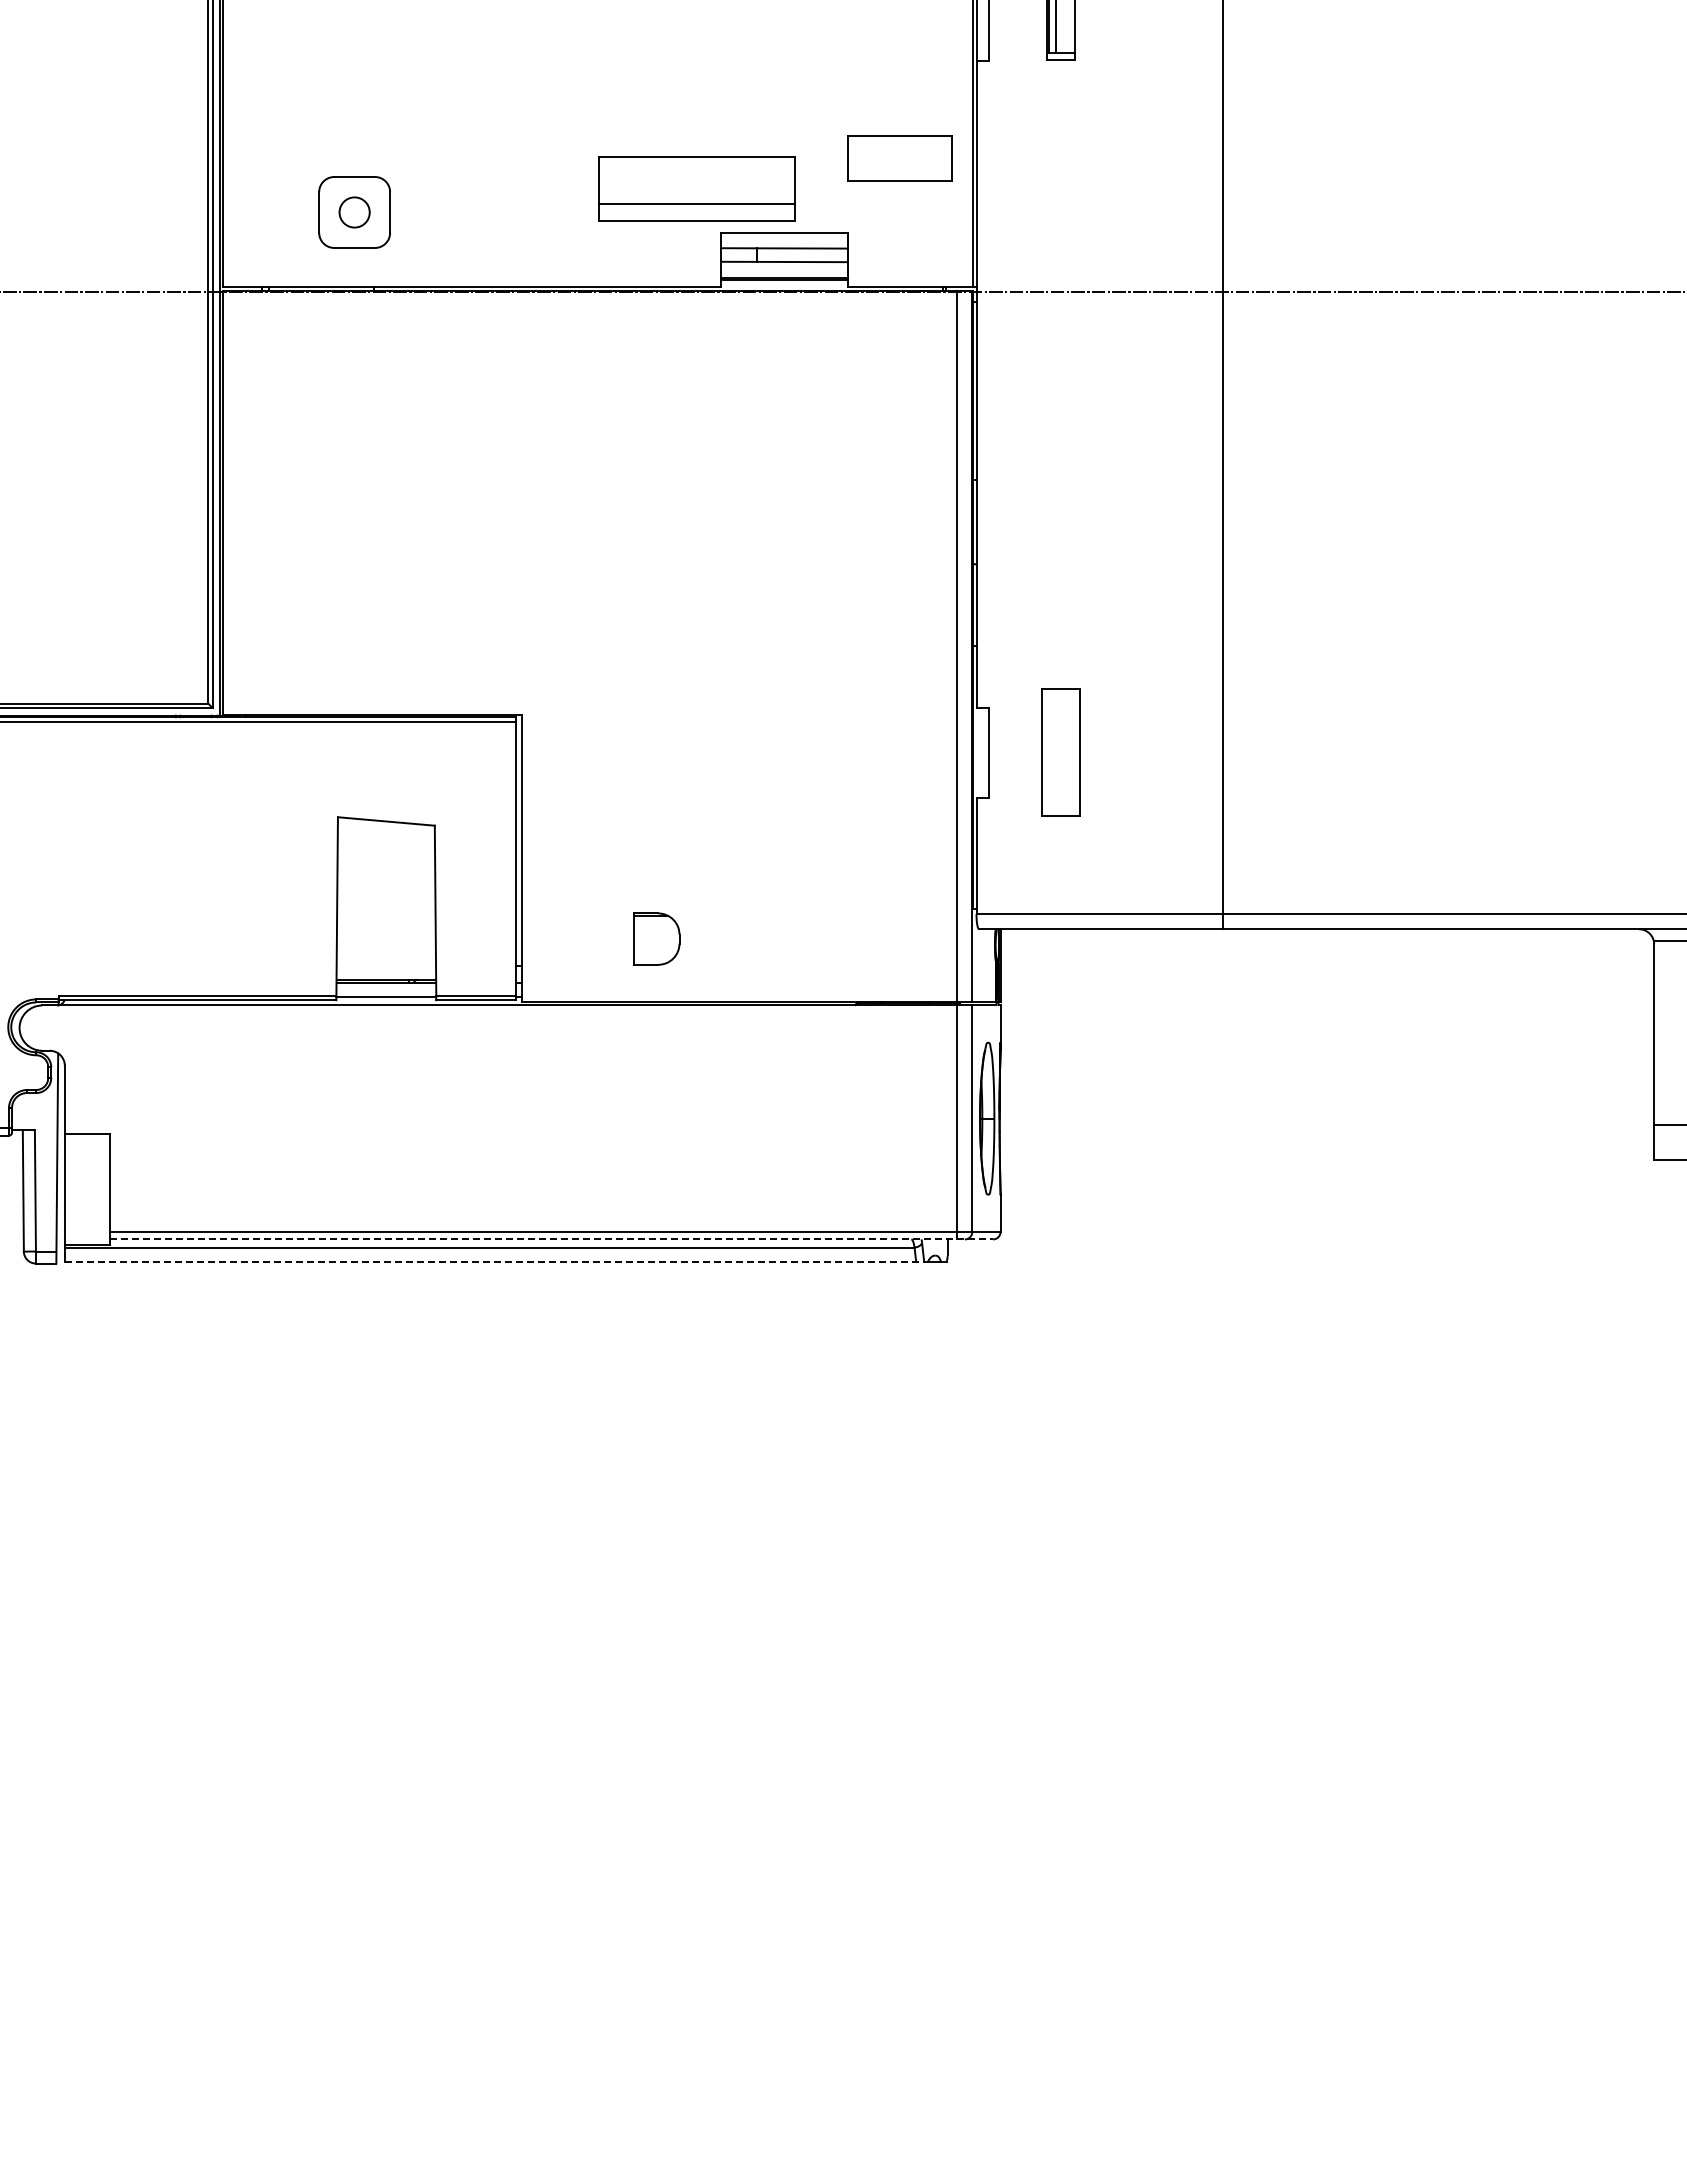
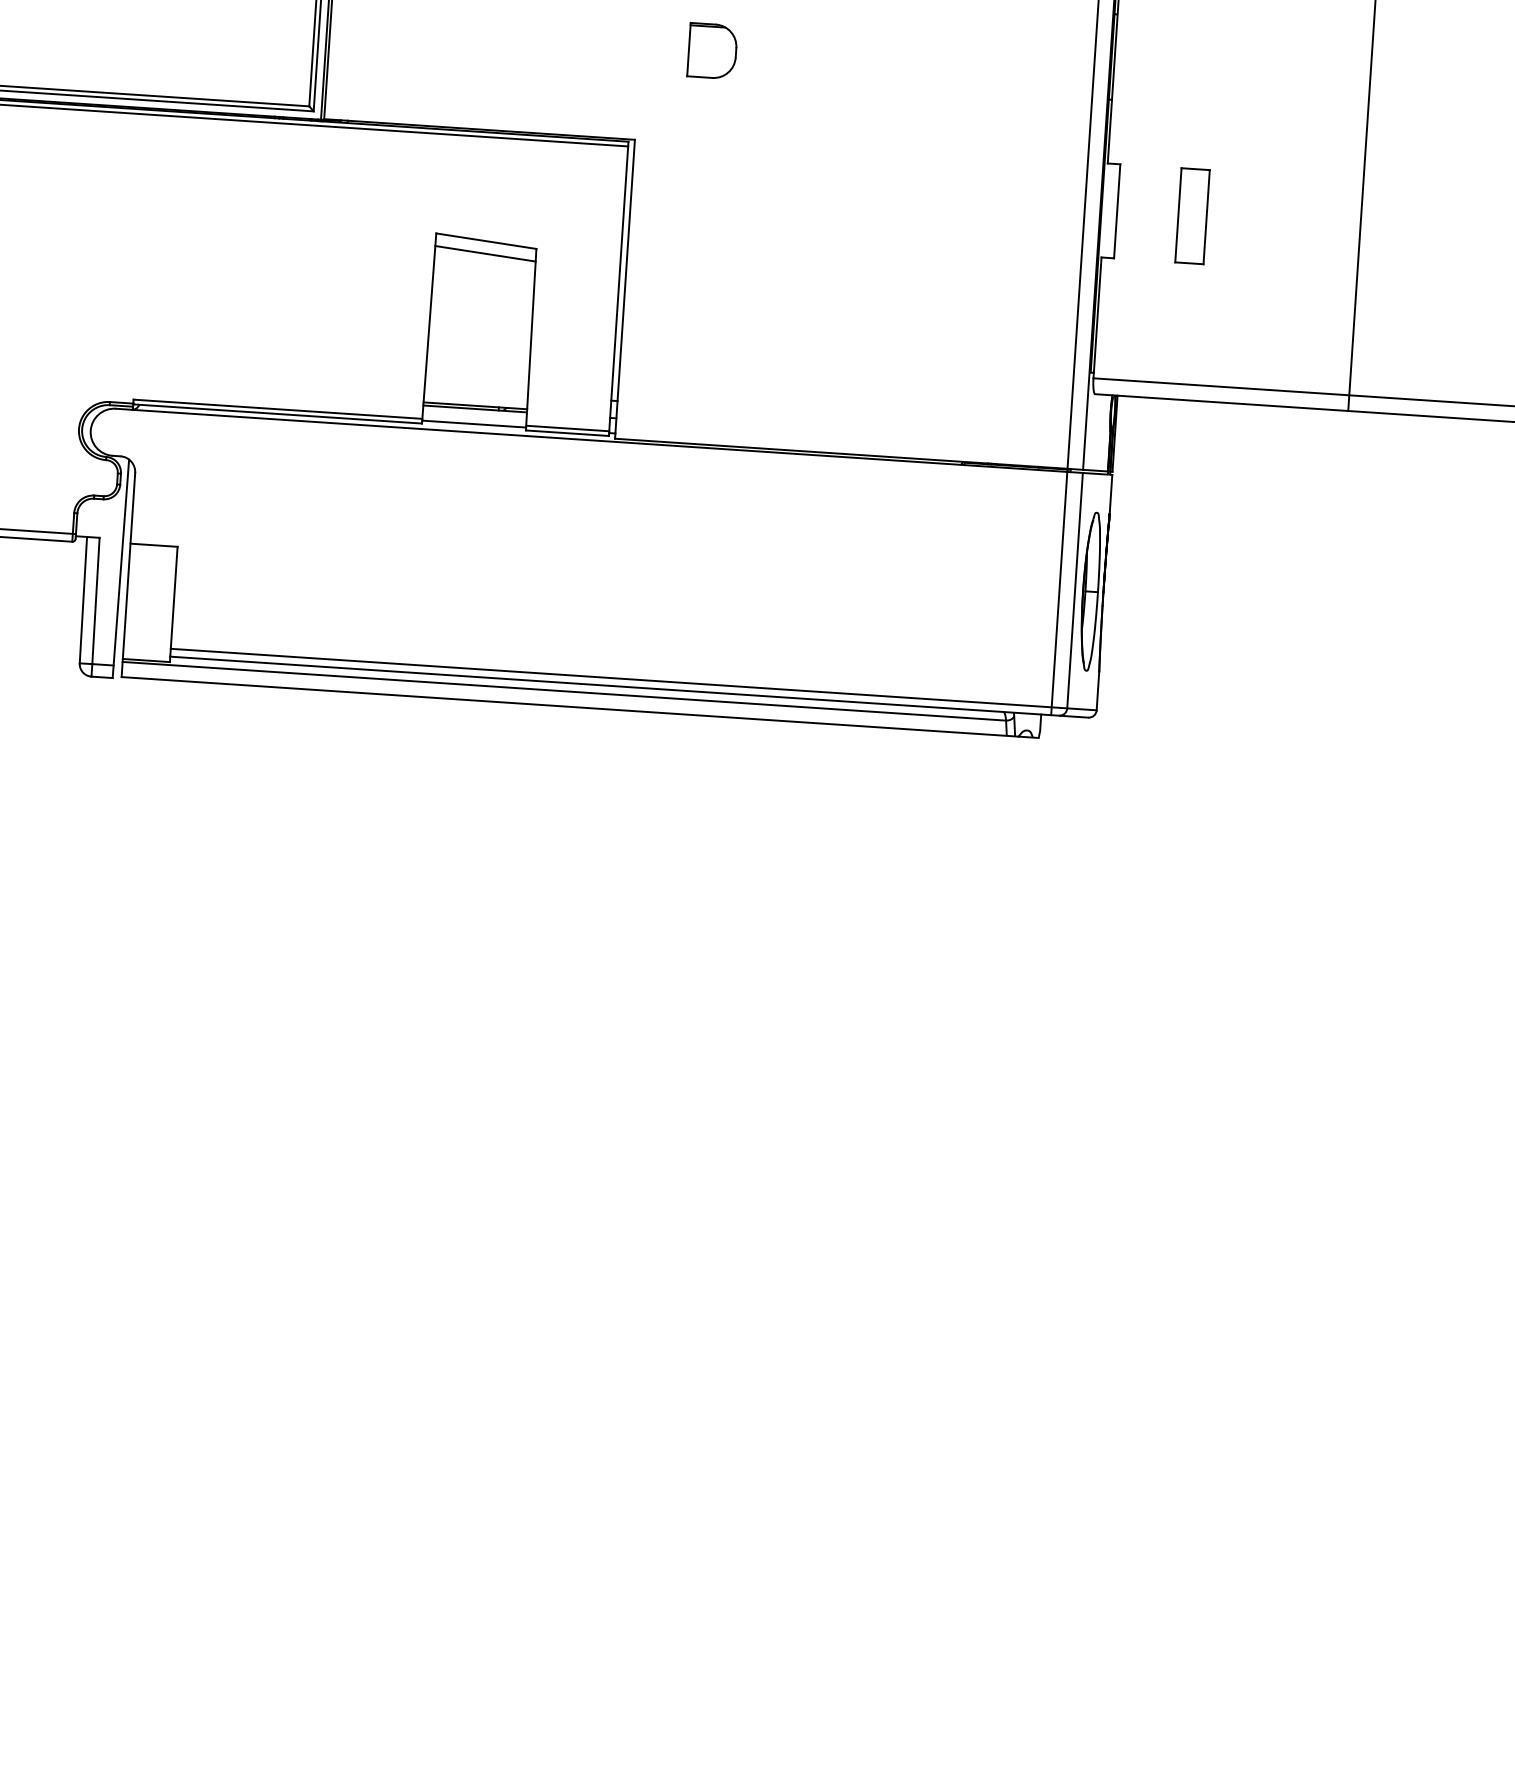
part: (1060, 752) -> (1192, 216), size x0.71
line: (385, 833) -> (484, 253), added
part: (656, 938) -> (712, 50), moved
line: (552, 1239) -> (630, 687), dashed -> solid
line: (496, 1262) -> (570, 707), dashed -> solid

